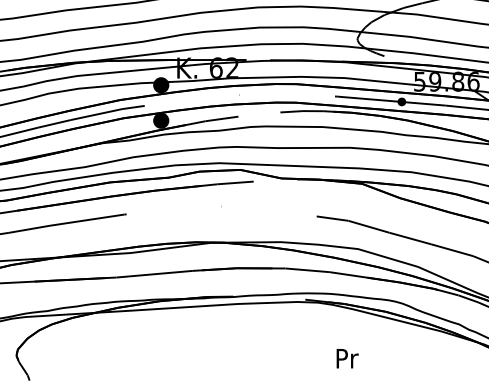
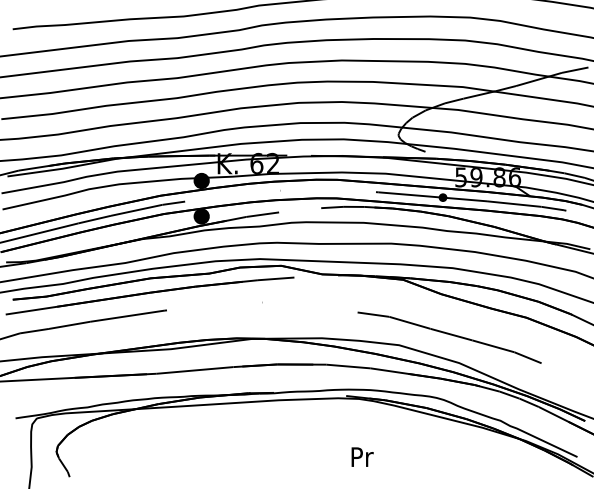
text: (347, 358) -> (362, 456), moved

